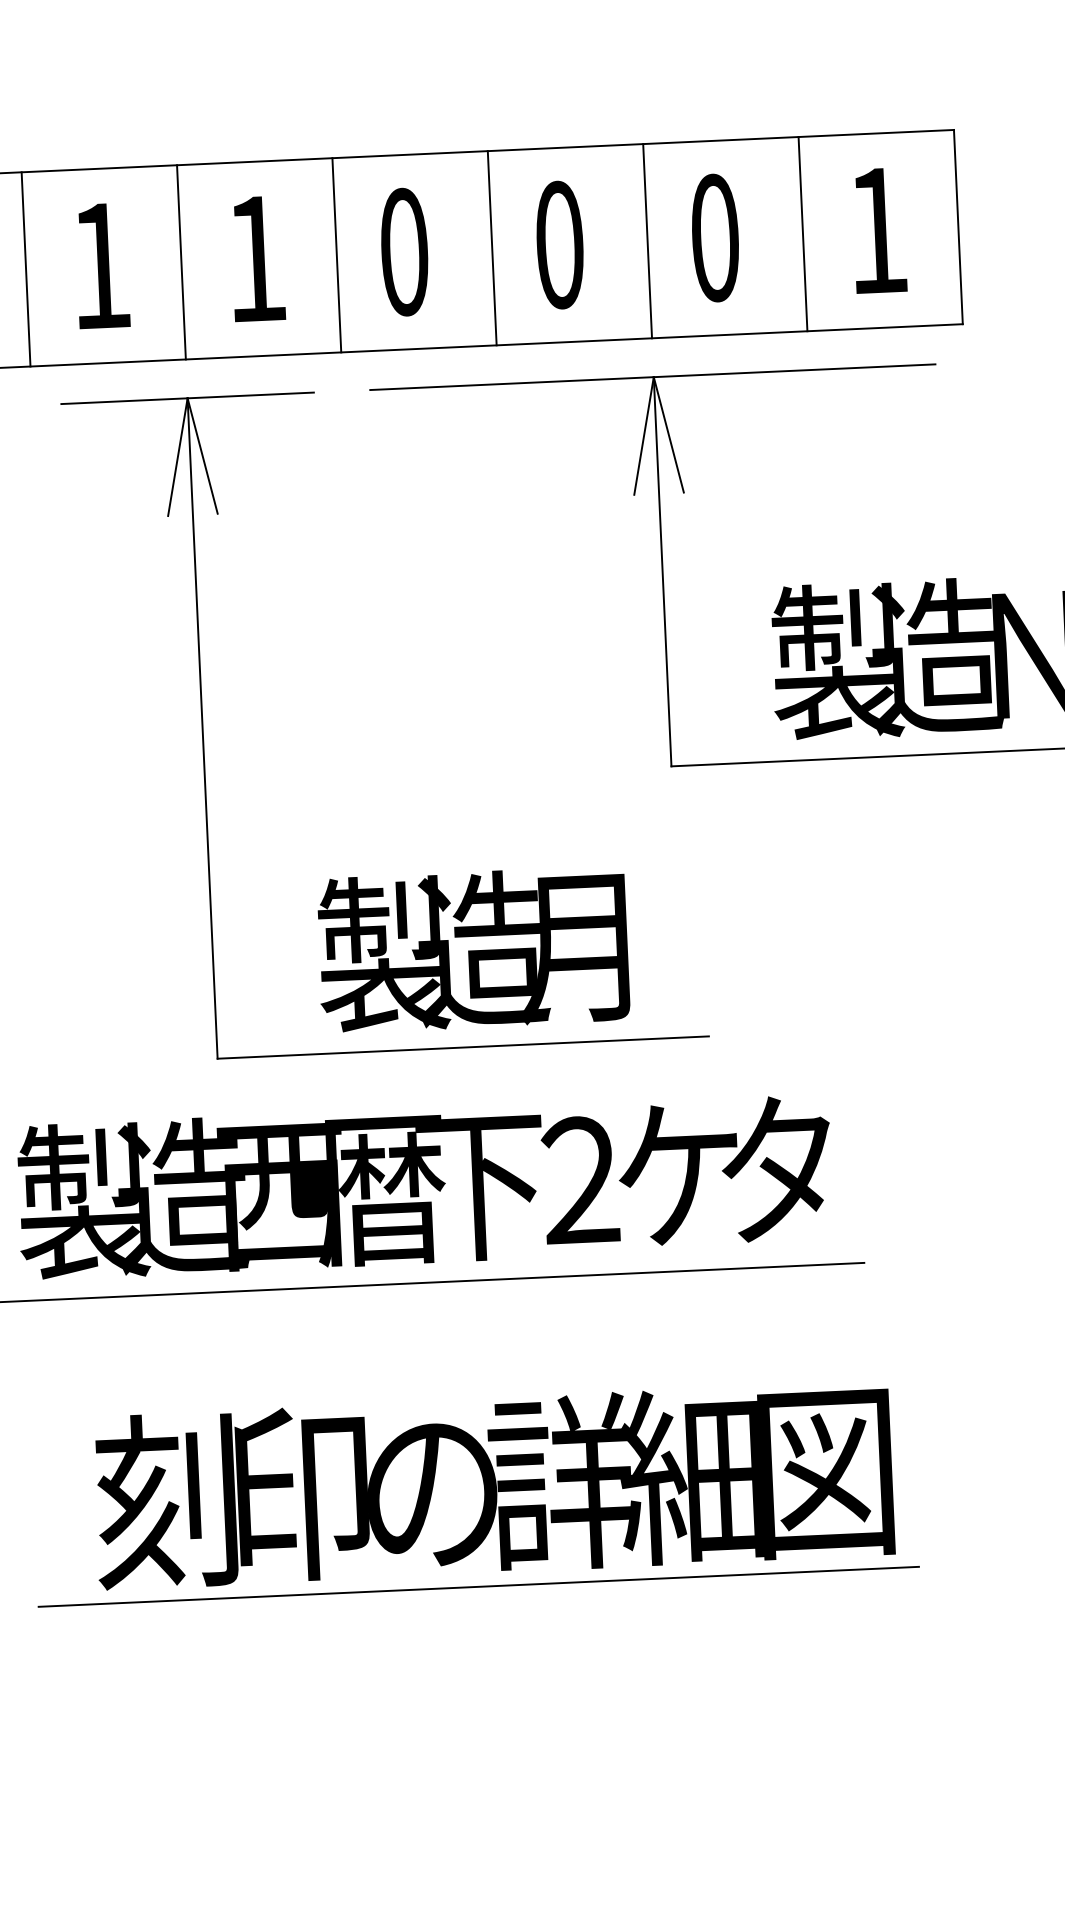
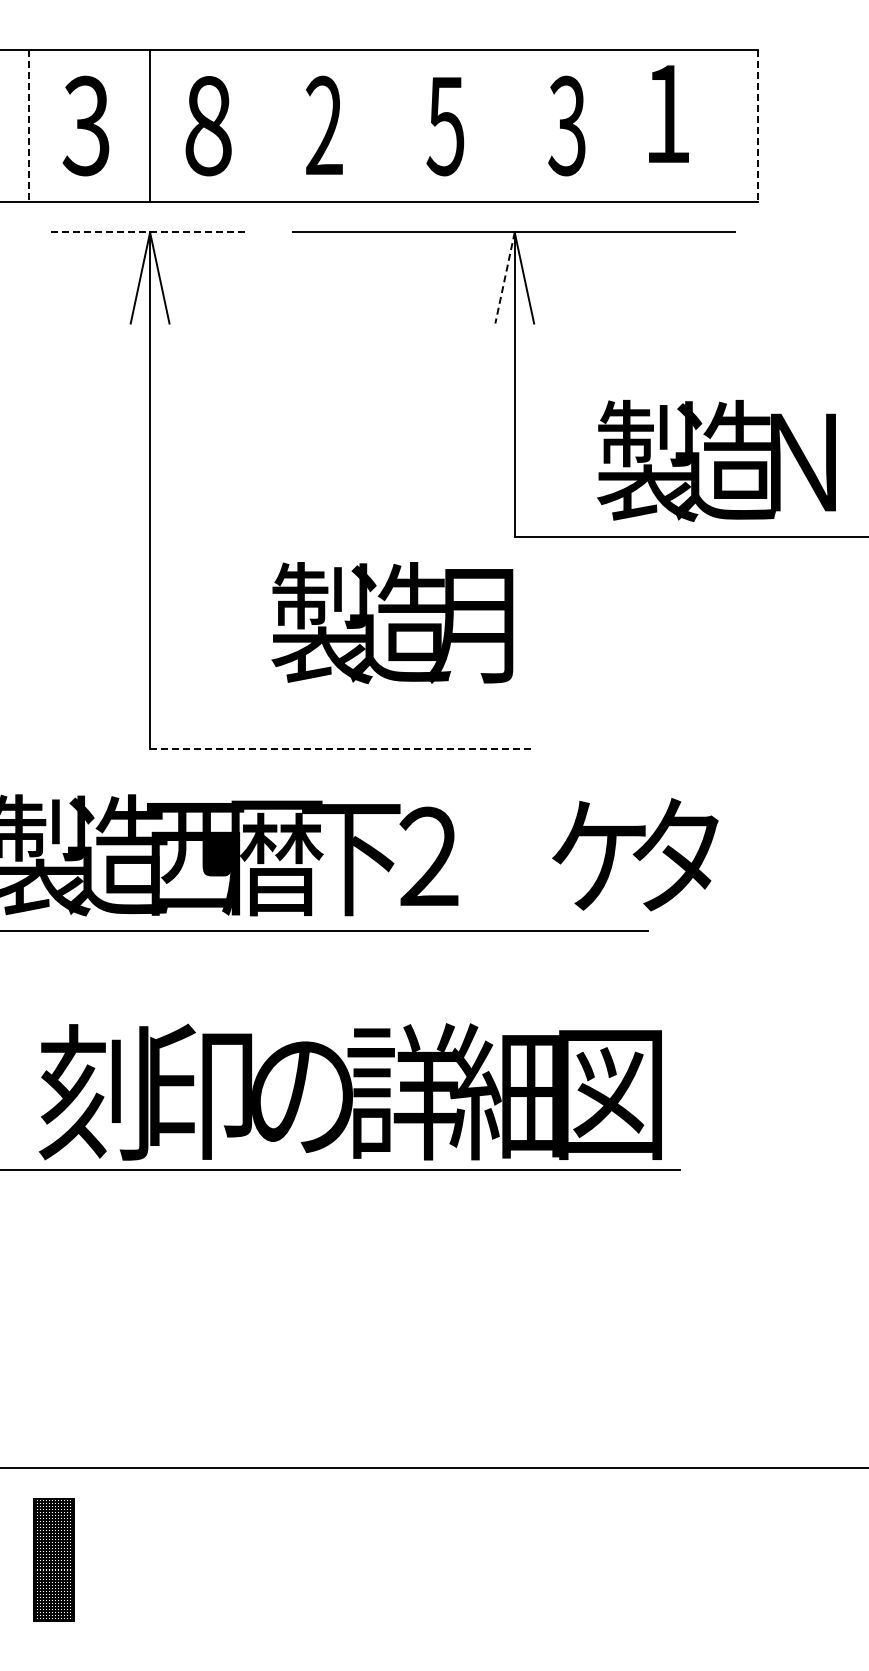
line: (958, 227) -> (757, 126), solid -> dashed
text: (878, 229) -> (668, 113), moved
line: (803, 234) -> (636, 126), removed
text: (713, 237) -> (566, 125), 0 -> 3
line: (647, 241) -> (514, 126), removed
text: (559, 244) -> (445, 125), 0 -> 5
line: (492, 248) -> (393, 126), removed
text: (404, 251) -> (324, 125), 0 -> 2
line: (336, 255) -> (271, 126), removed
text: (256, 259) -> (208, 126), 1 -> 8
text: (98, 265) -> (85, 125), 1 -> 3
line: (25, 269) -> (28, 126), solid -> dashed
line: (188, 398) -> (150, 232), solid -> dashed
line: (644, 436) -> (505, 278), solid -> dashed
text: (473, 950) -> (392, 623), moved
line: (463, 1046) -> (342, 748), solid -> dashed
text: (725, 1170) -> (635, 854), moved

